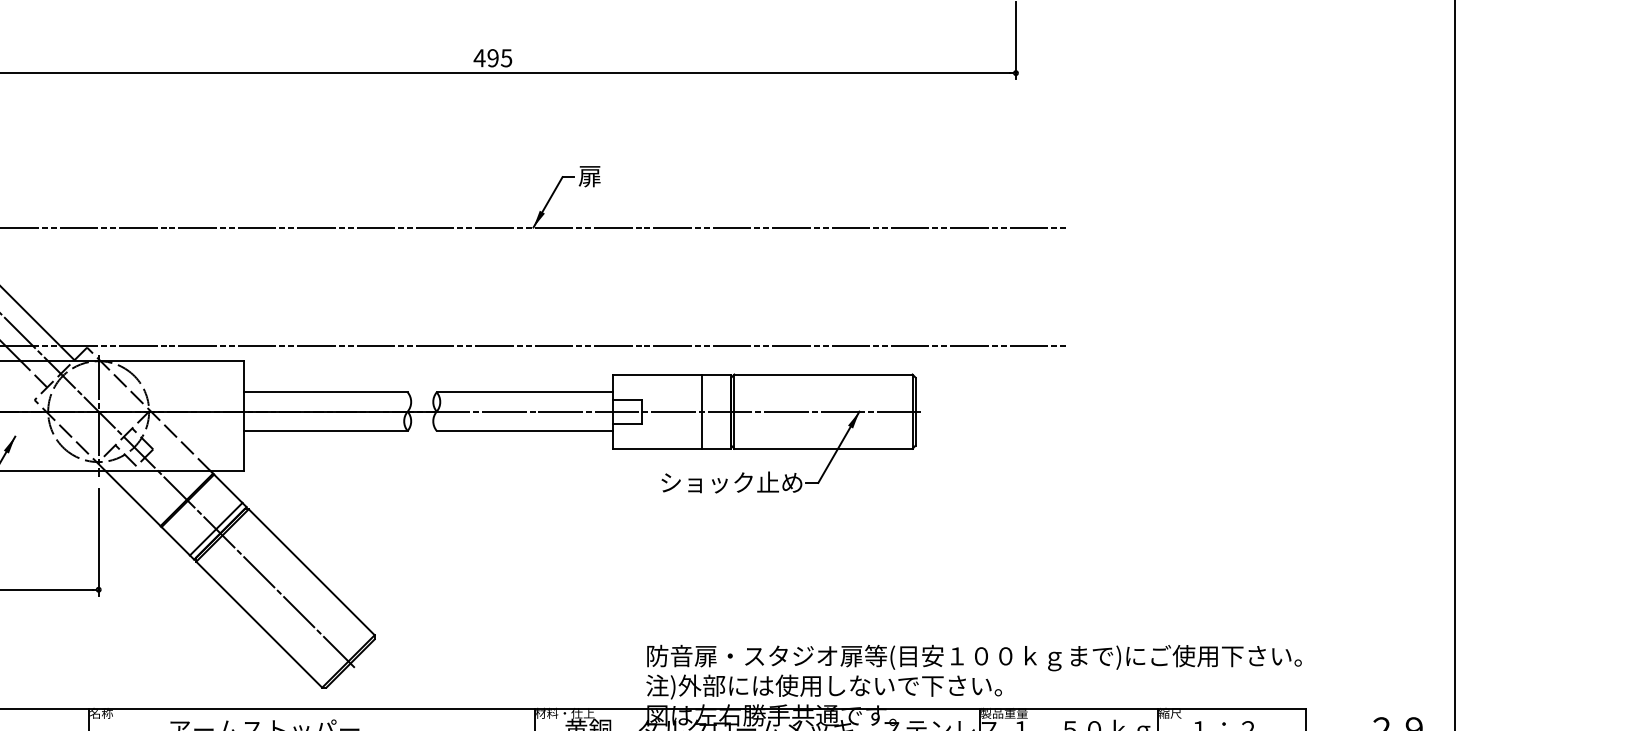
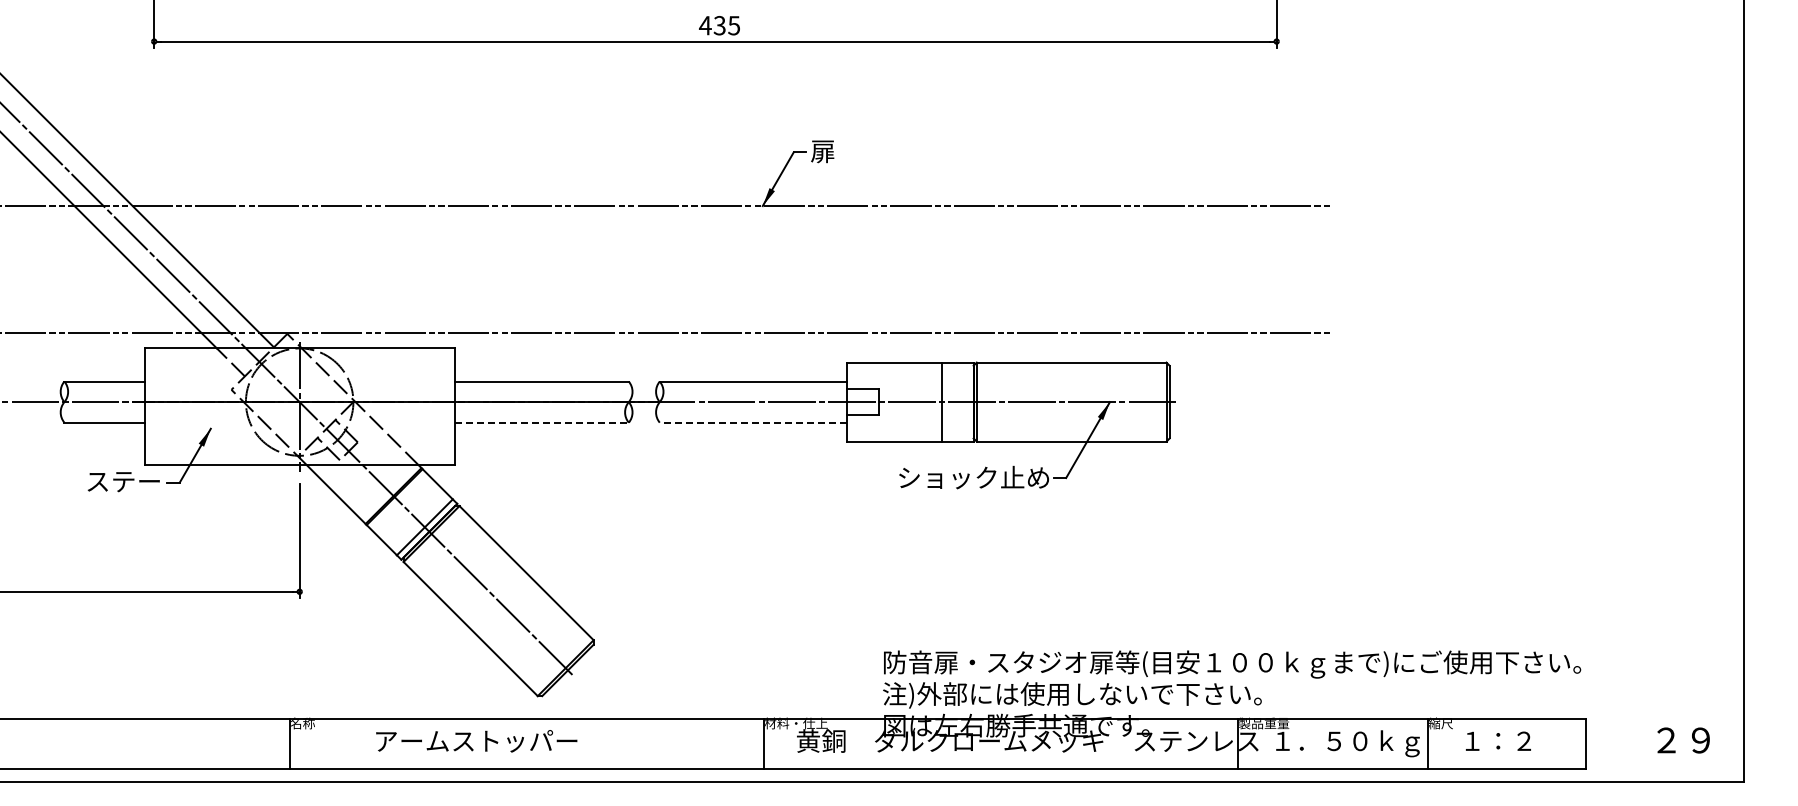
text: (492, 58) -> (719, 25), 495 -> 435
line: (326, 430) -> (542, 422), solid -> dashed
line: (524, 430) -> (753, 422), solid -> dashed

